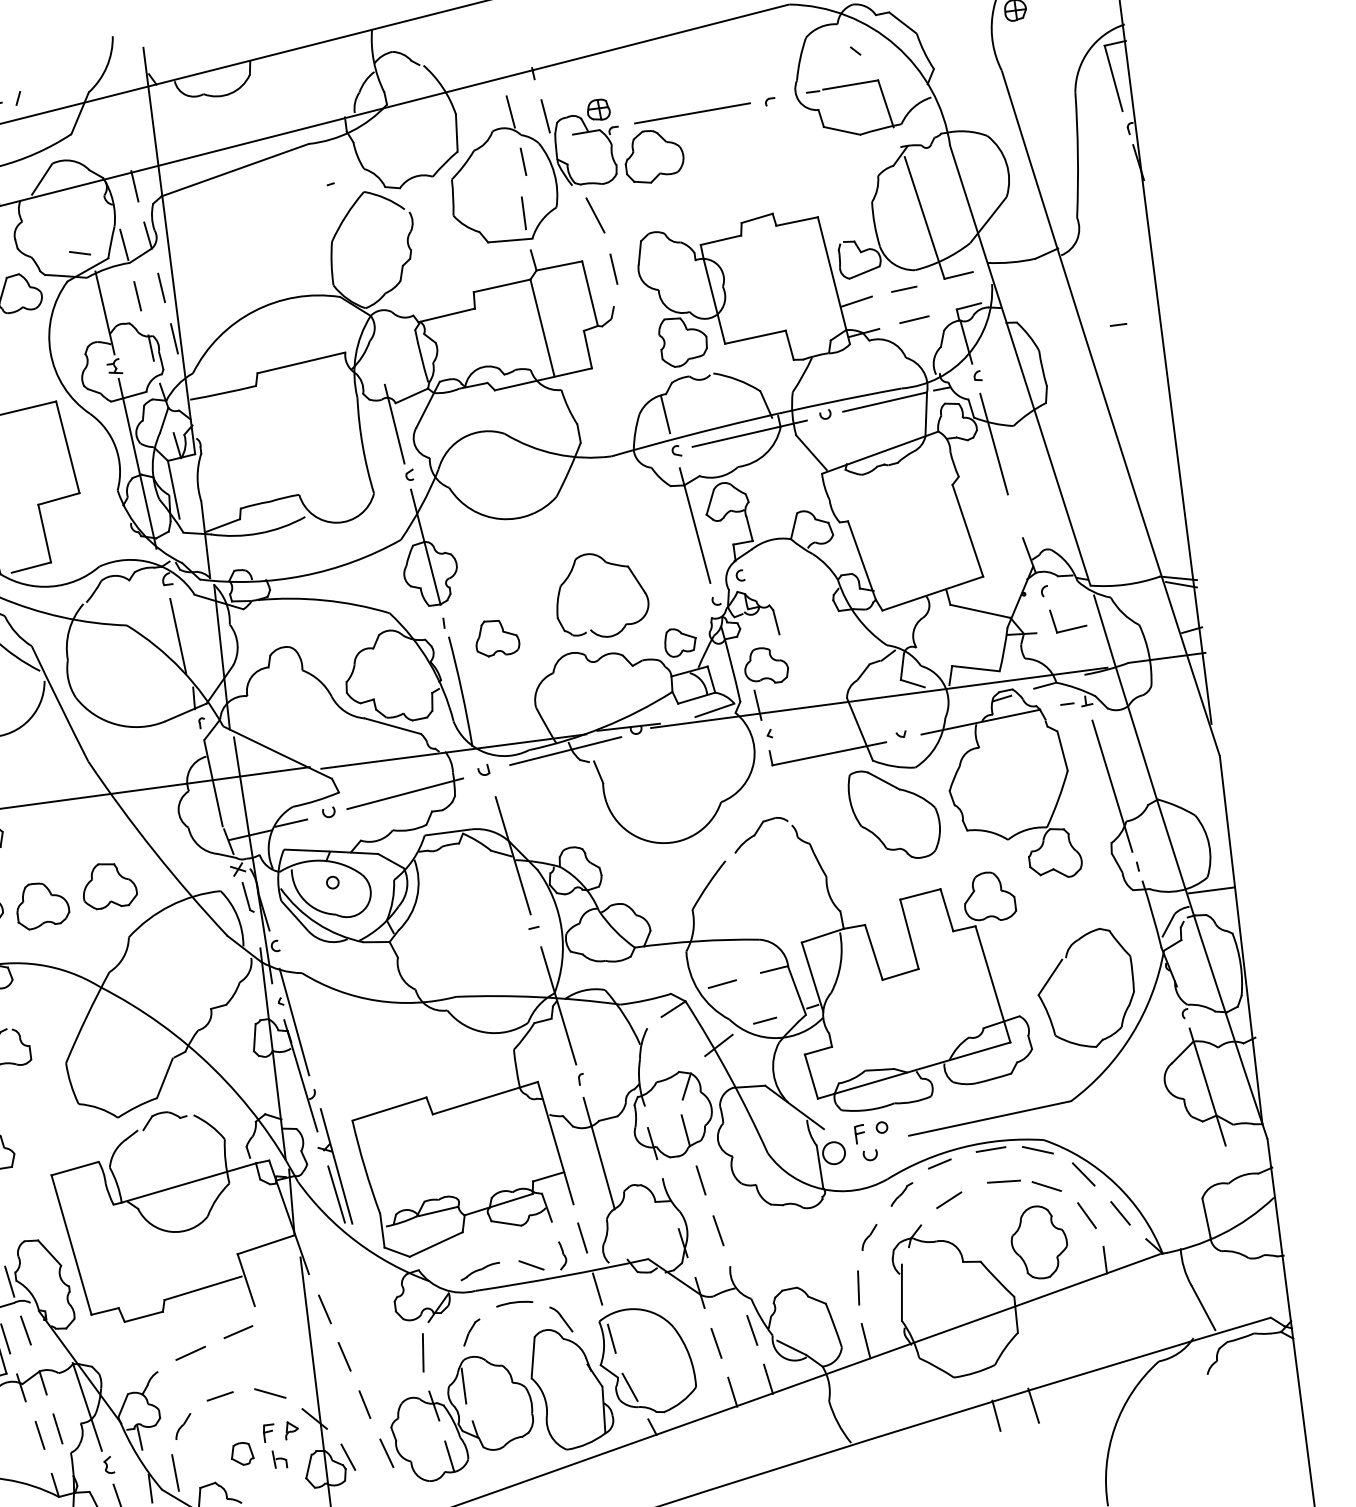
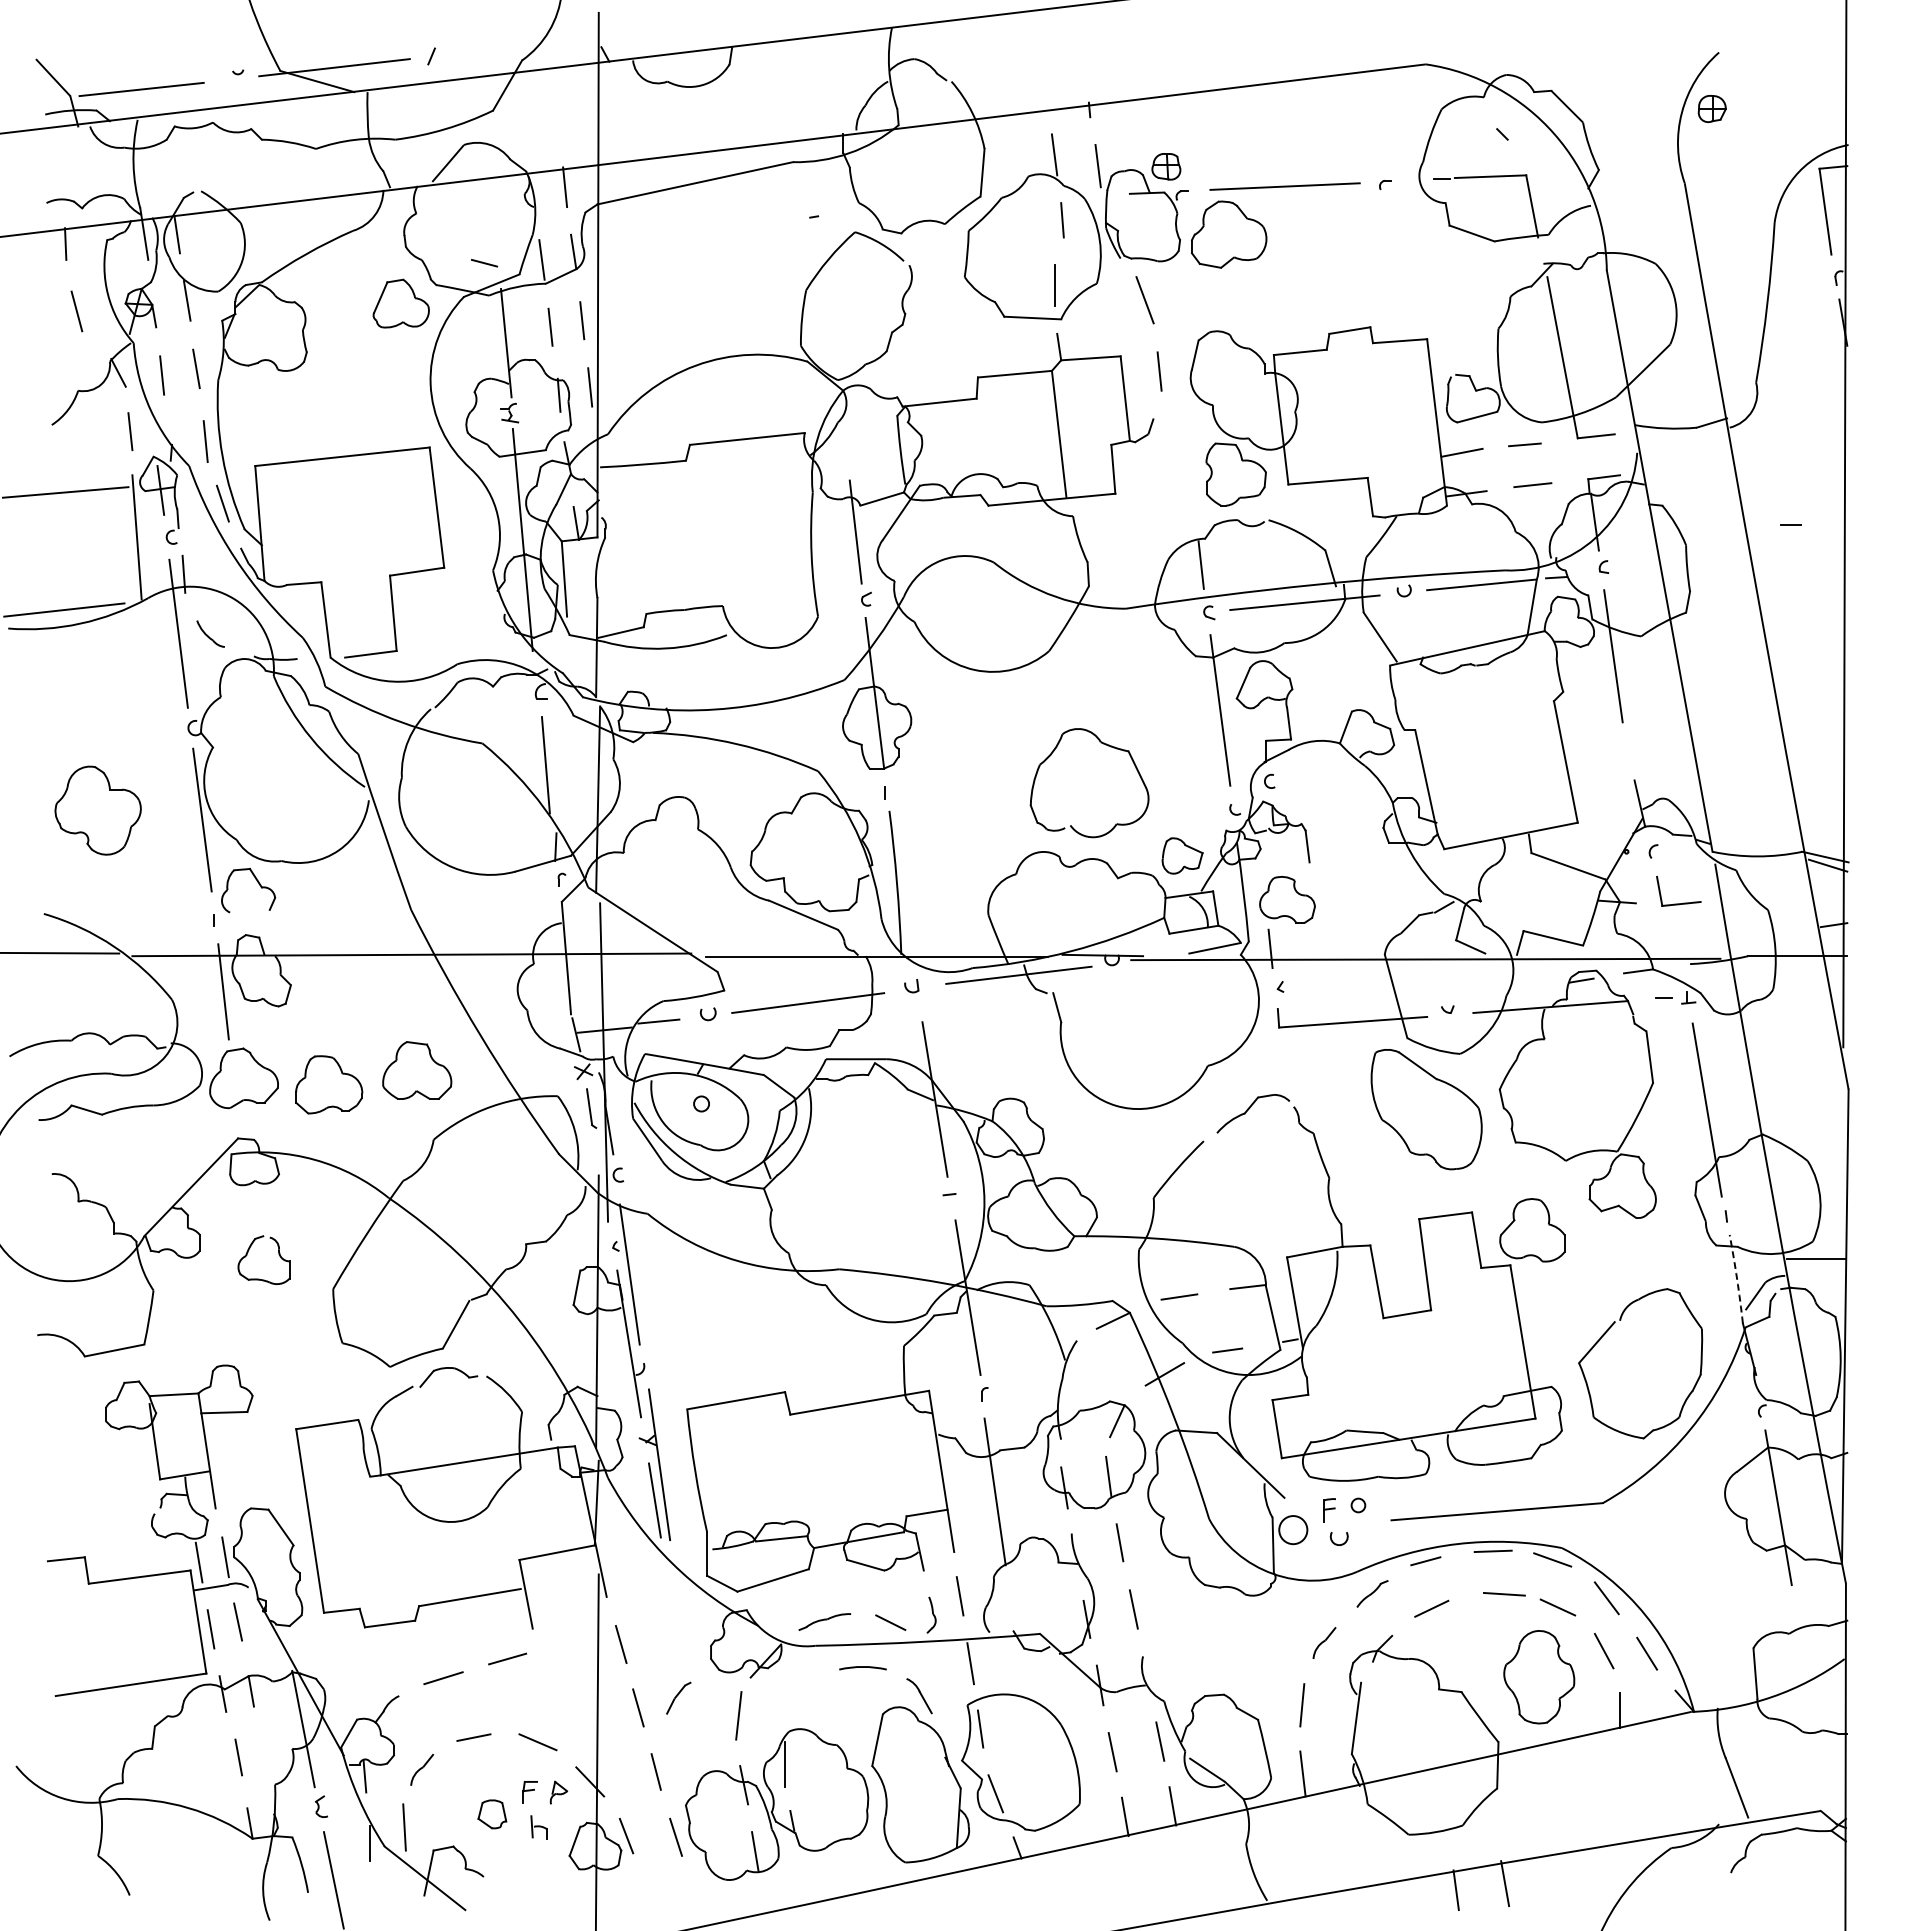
part: (497, 637) -> (950, 819), removed
arc: (1152, 914) -> (1737, 1279), solid -> dashed
part: (471, 1332) -> (678, 1697), moved
line: (57, 1429) -> (262, 1752), removed

